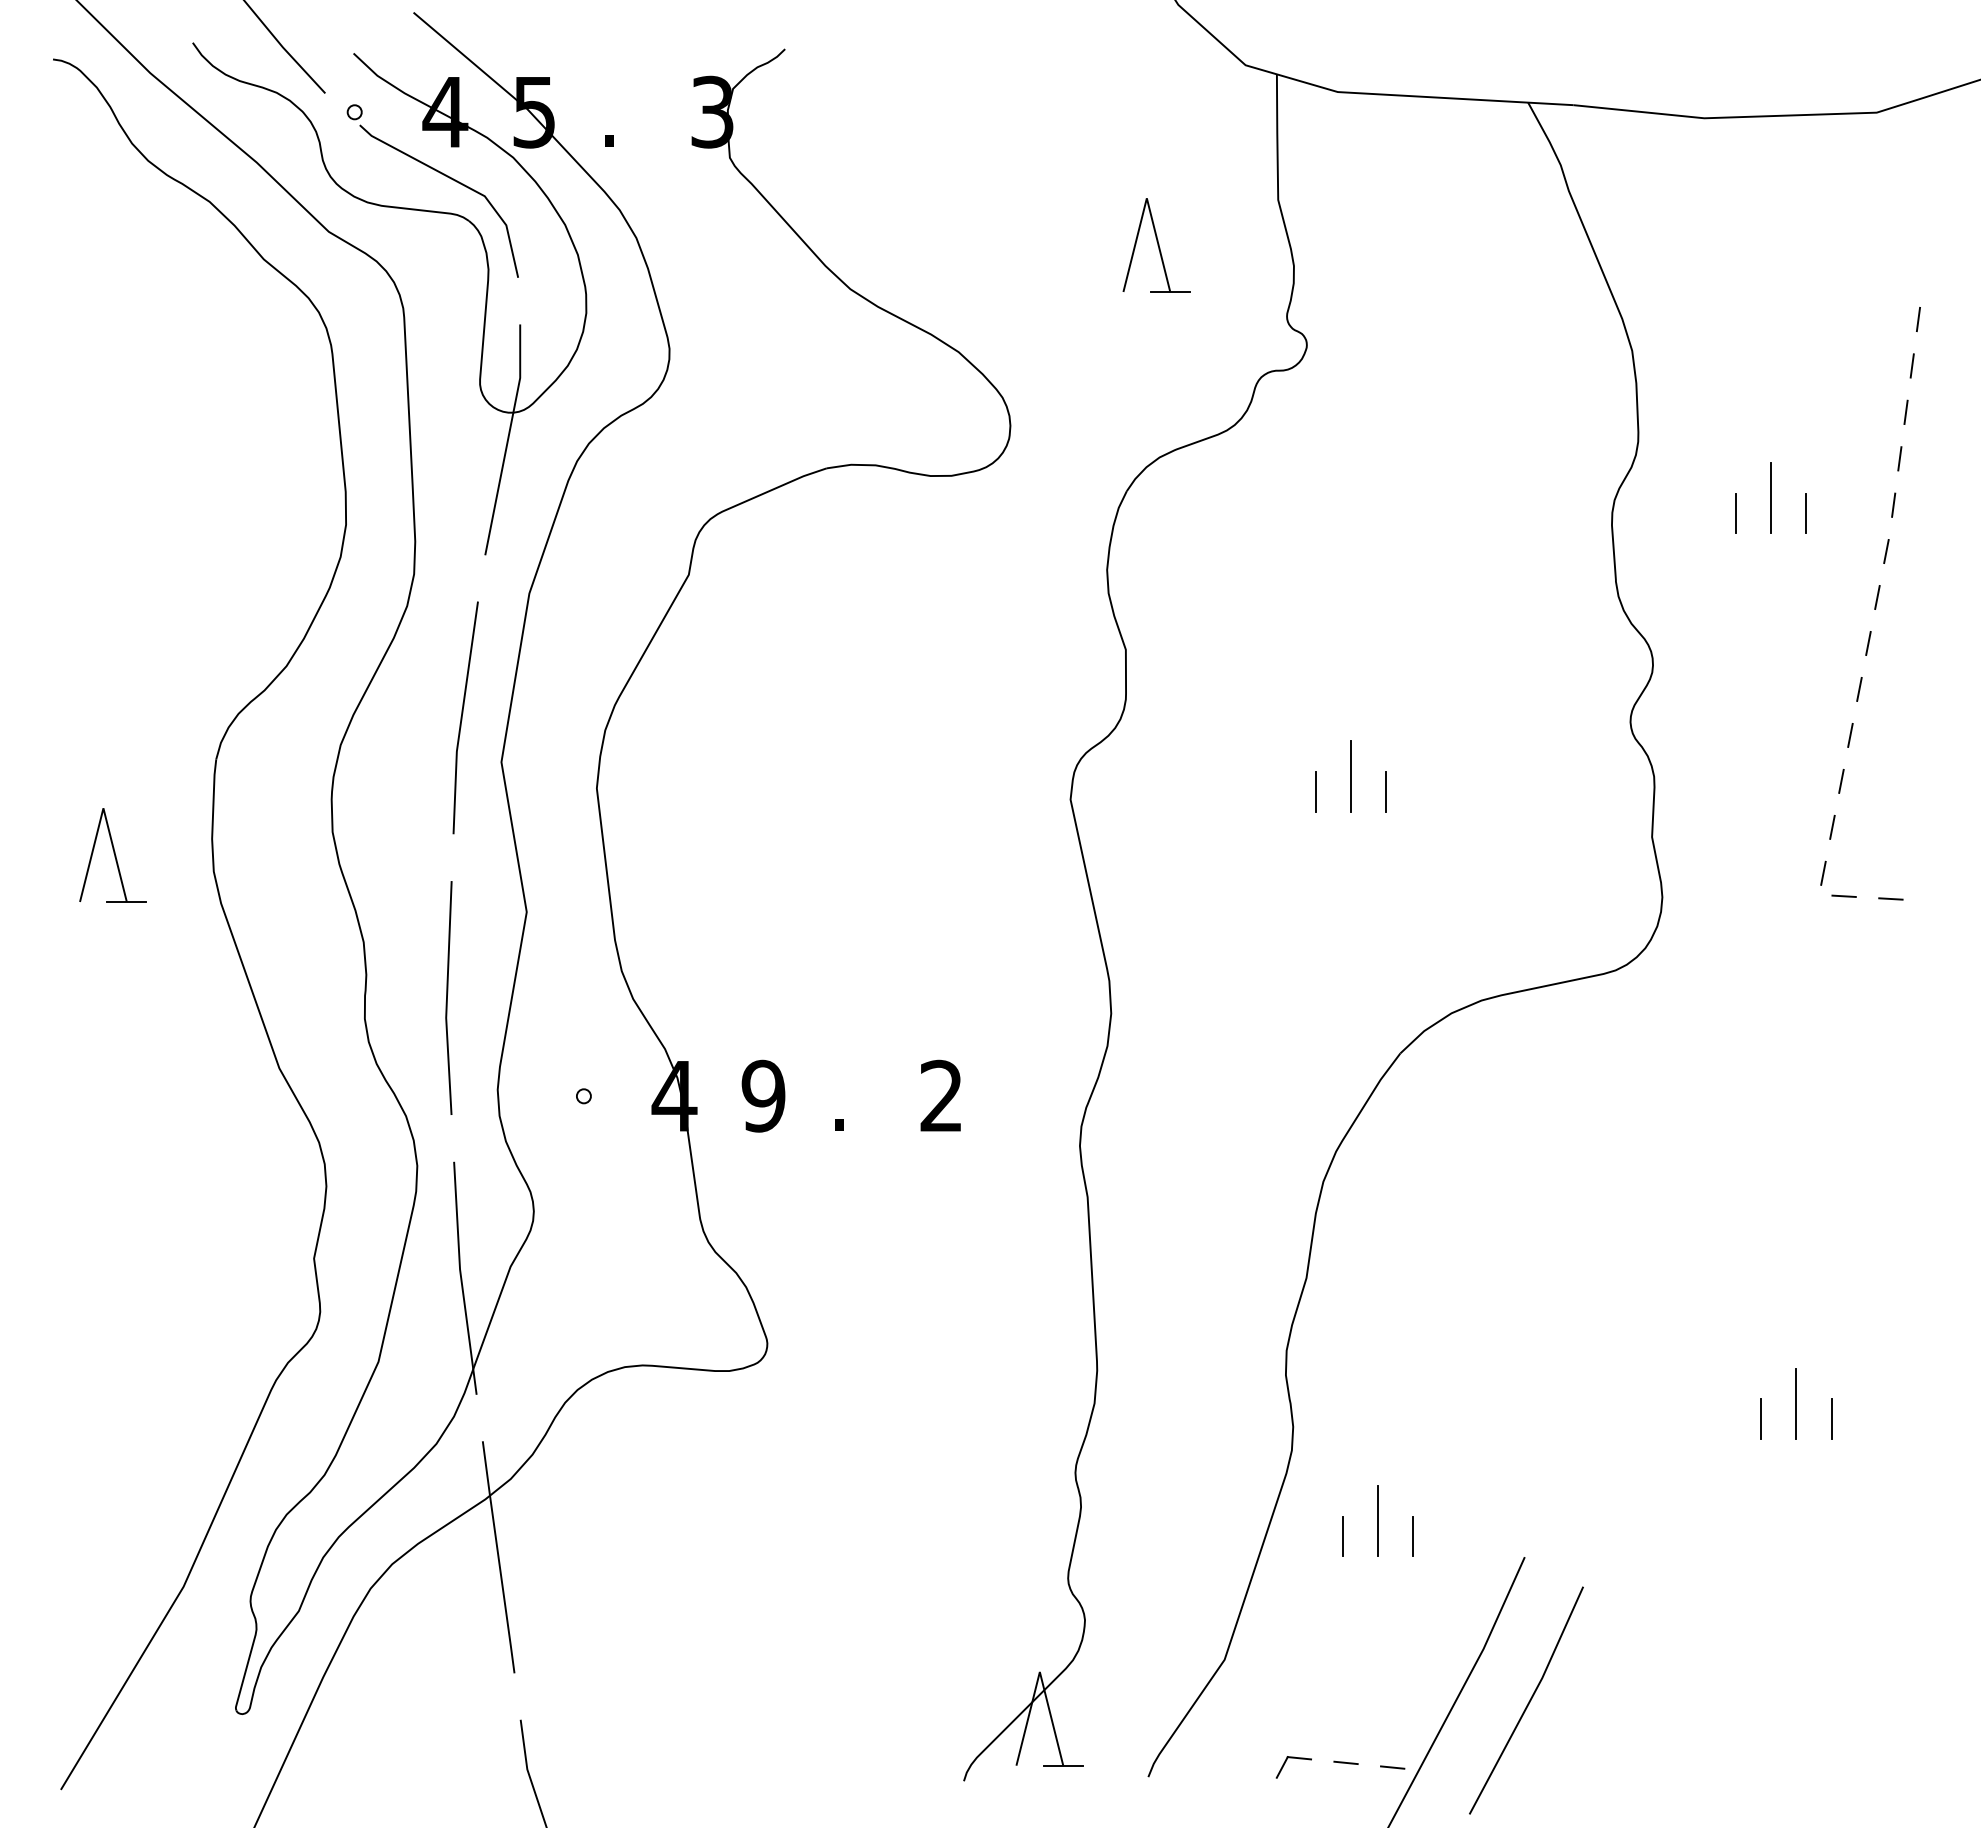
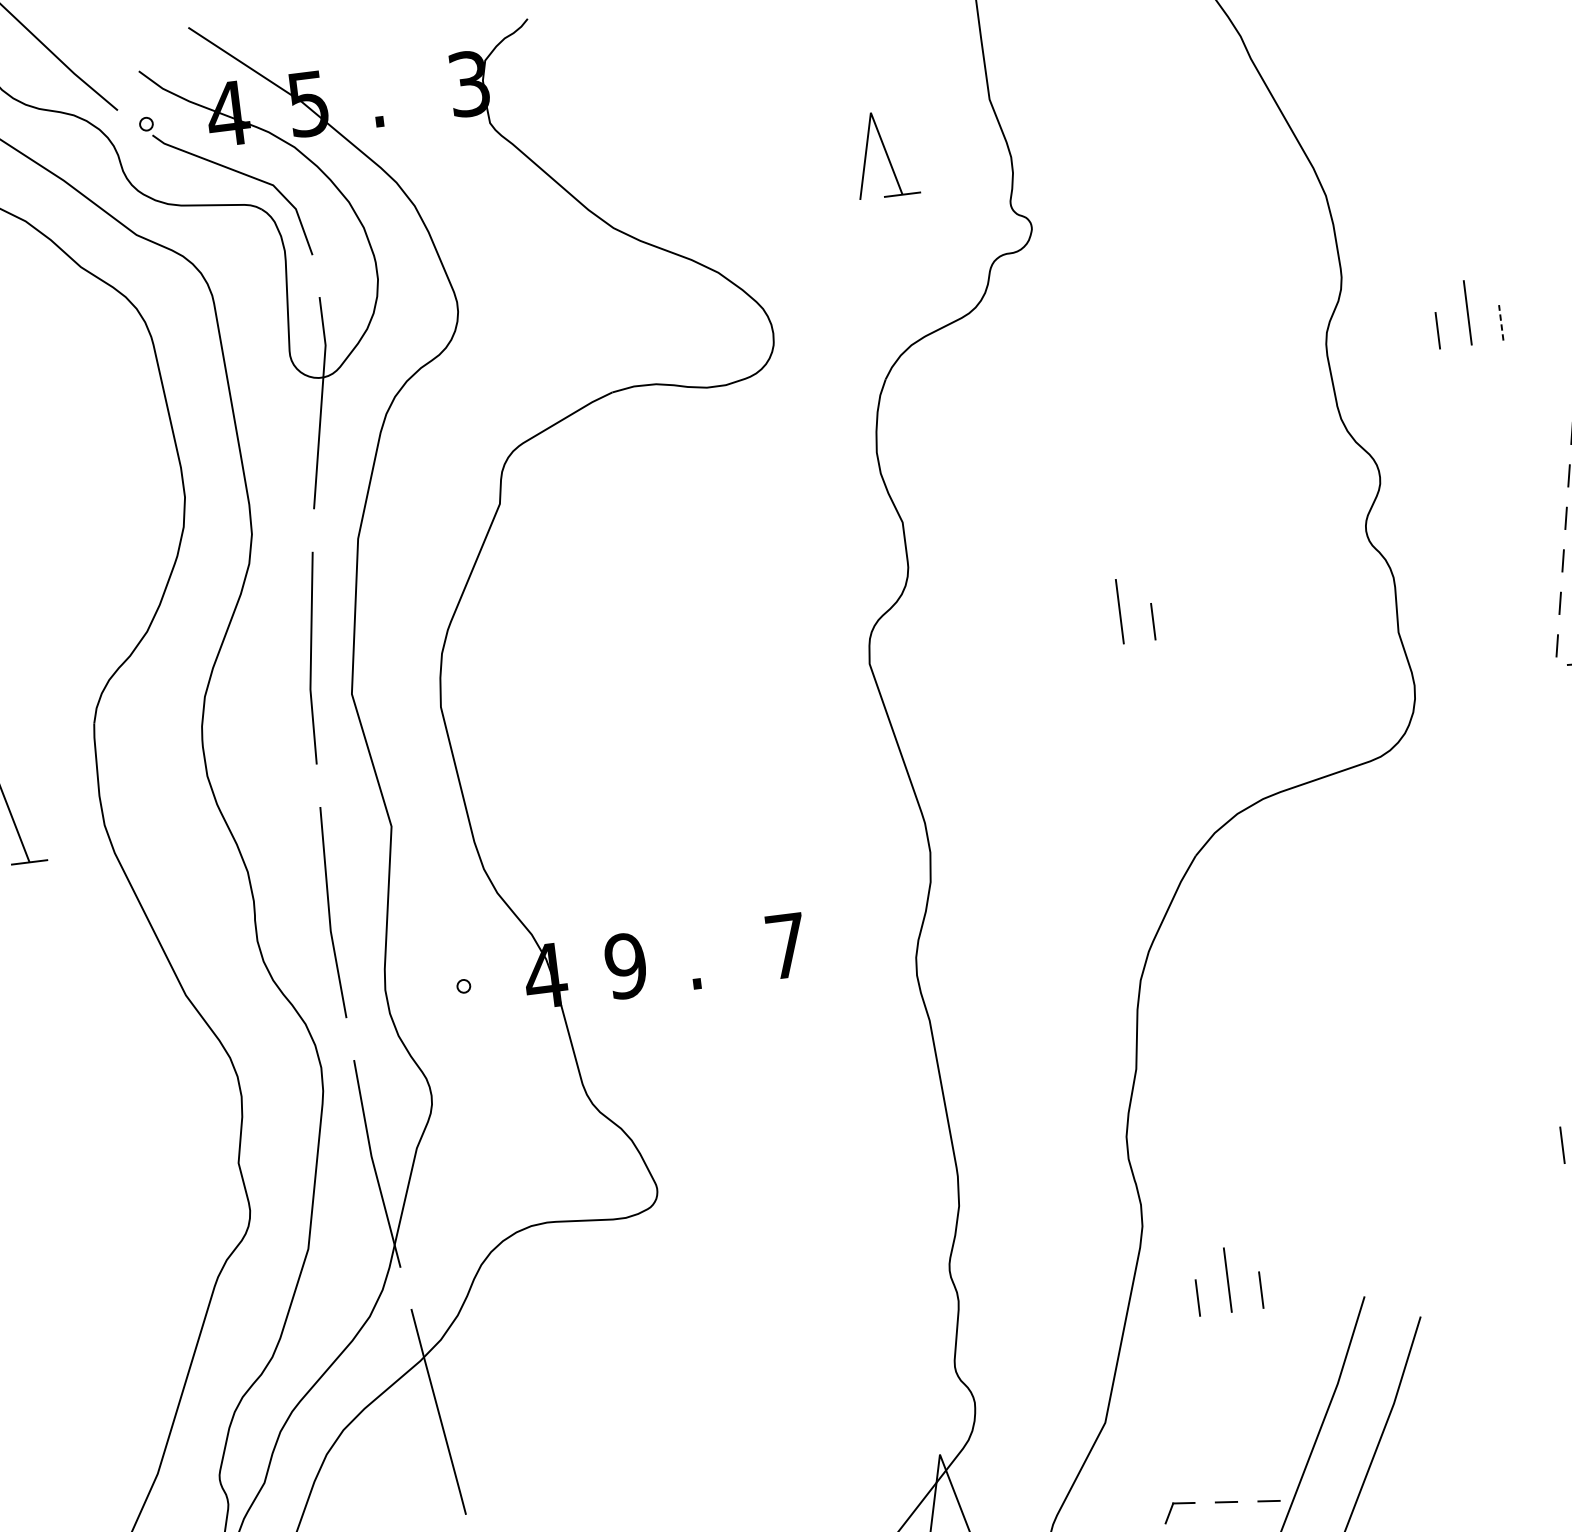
line: (1806, 513) -> (1501, 323), solid -> dashed
line: (1315, 791) -> (1089, 629), removed
text: (940, 1095) -> (785, 945), 2 -> 7

